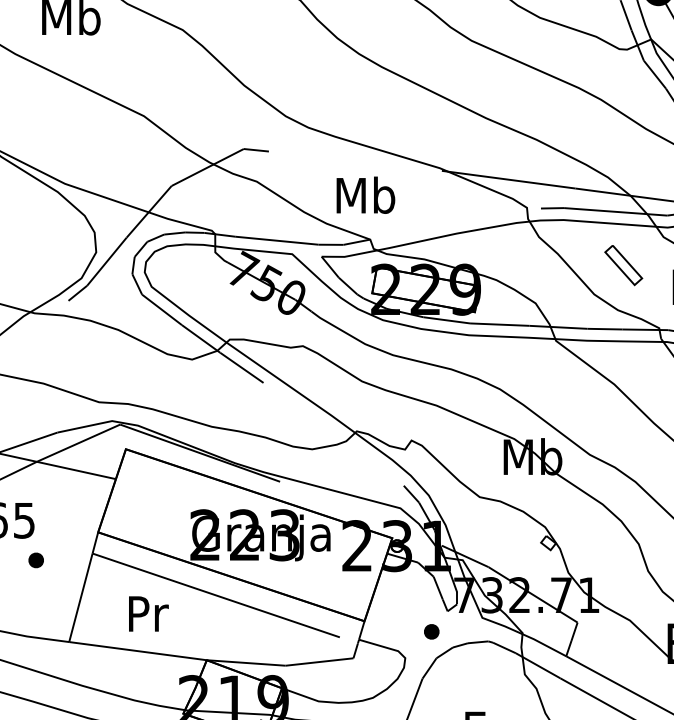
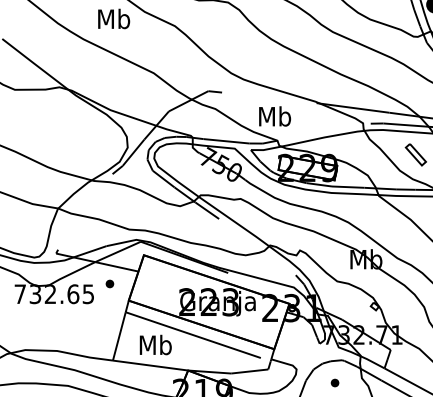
part: (35, 559) -> (109, 283), moved
text: (147, 612) -> (155, 344), Pr -> Mb
part: (430, 630) -> (334, 382), moved

